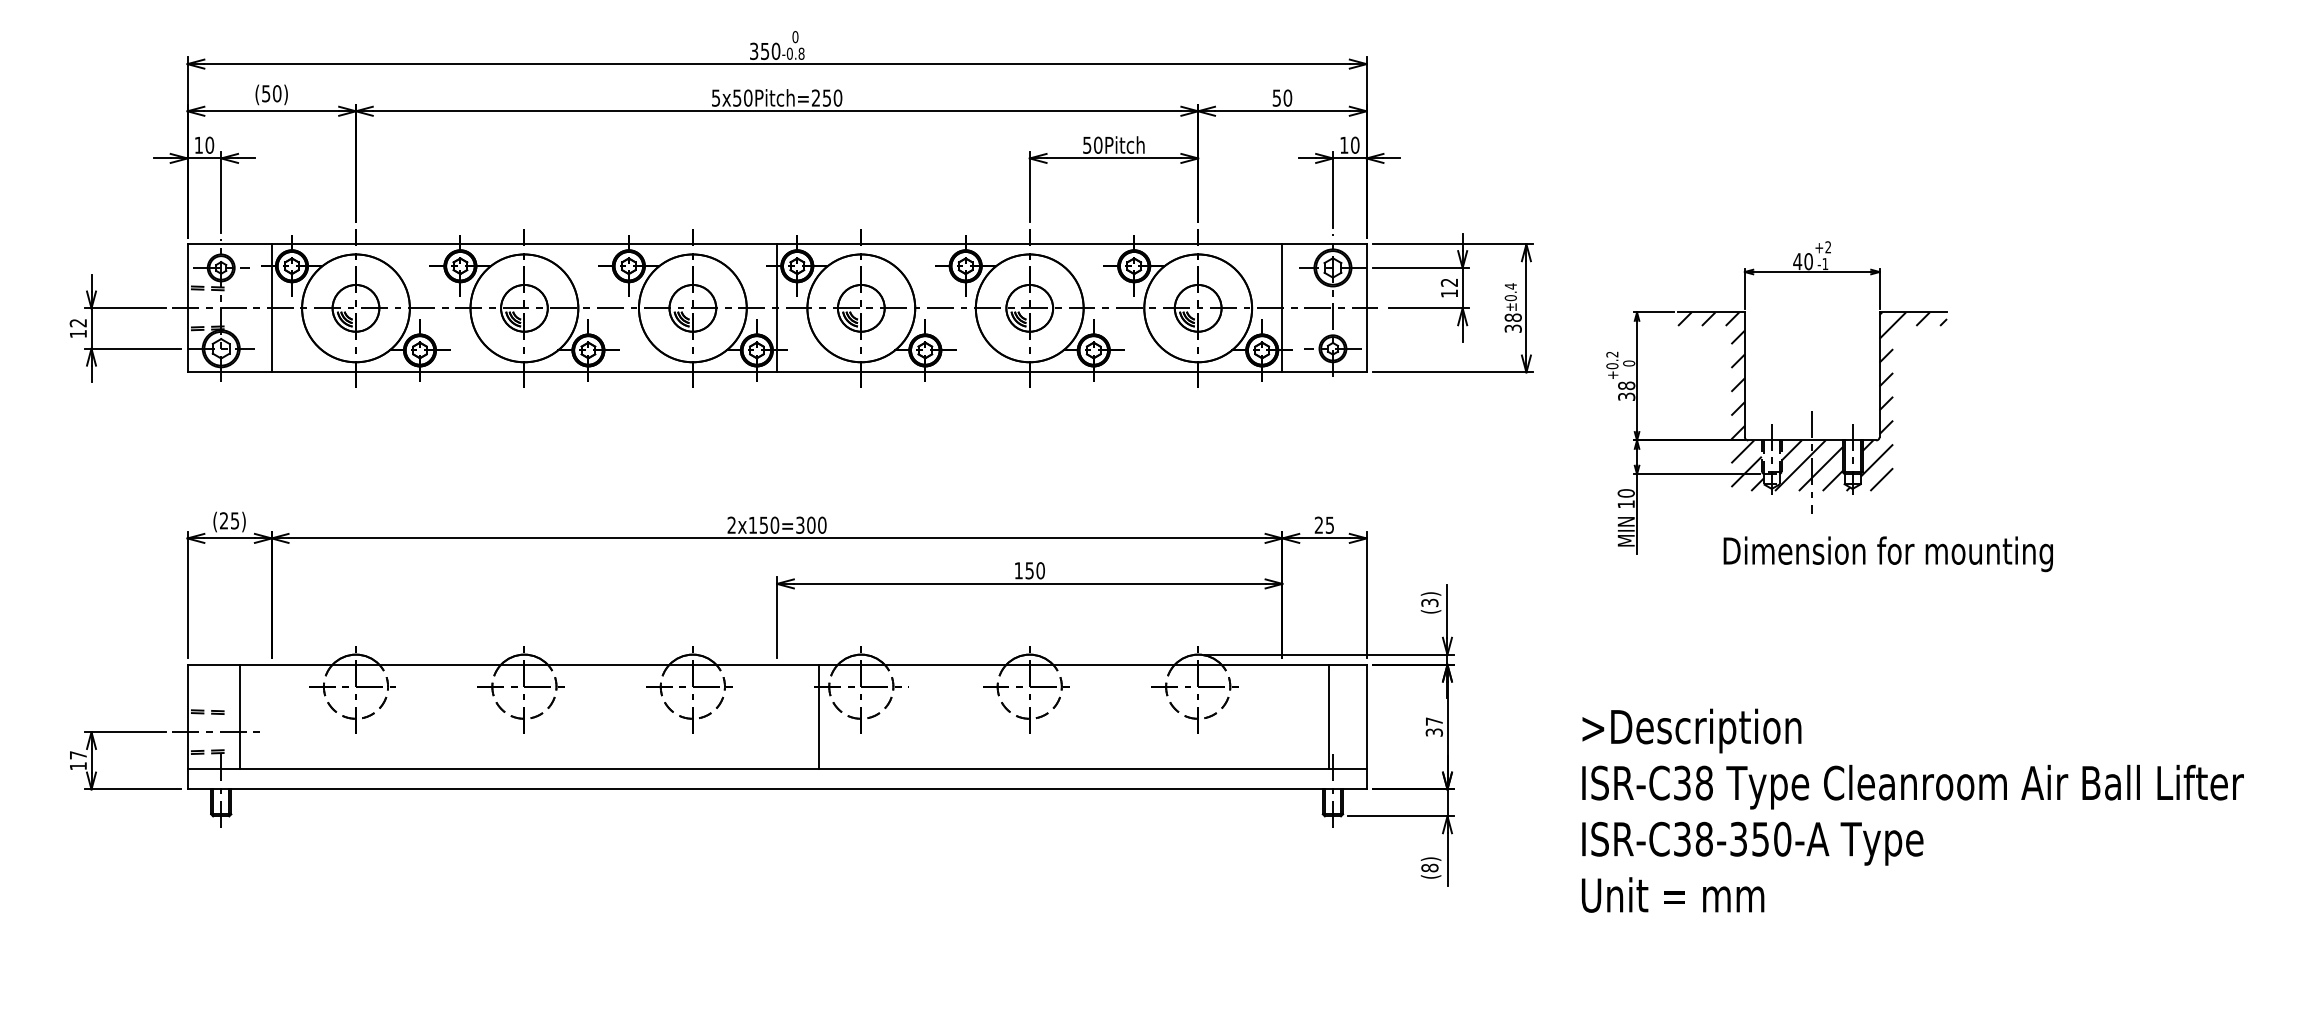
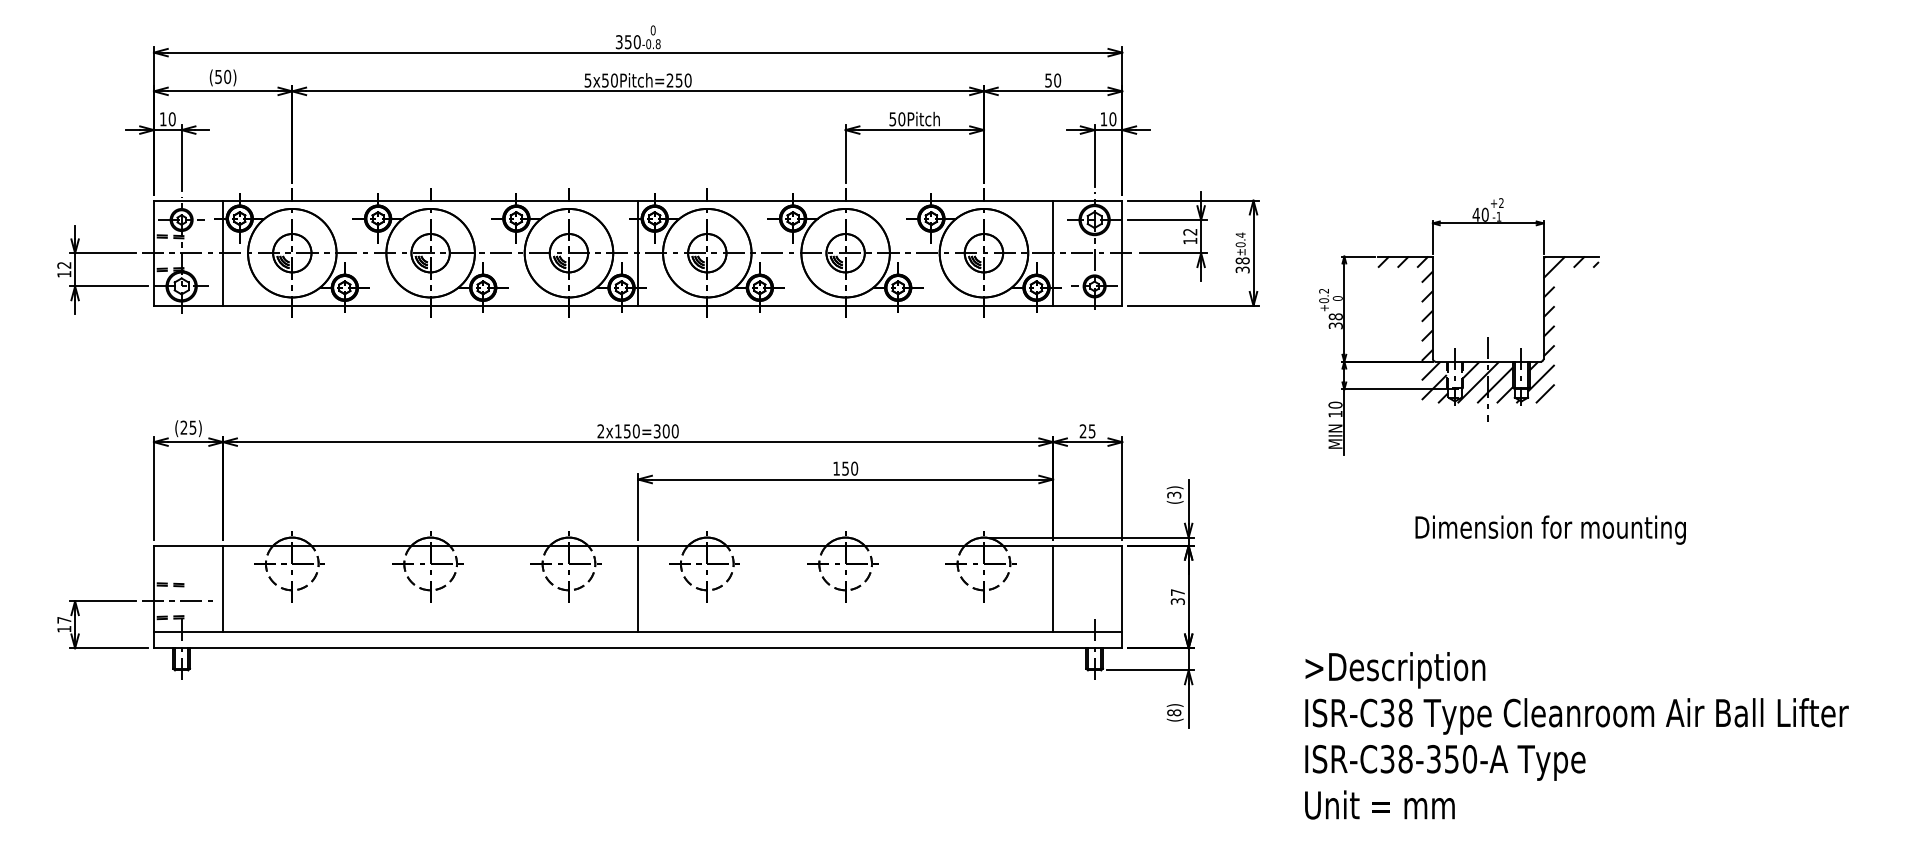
text: (1888, 553) -> (1550, 529), moved
line: (240, 716) -> (223, 588), moved
line: (818, 716) -> (638, 588), moved
line: (1329, 716) -> (1053, 588), moved
text: (1912, 810) -> (1576, 735), moved

